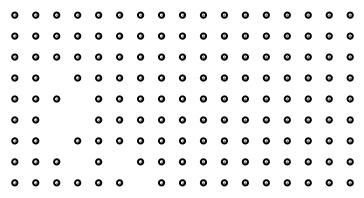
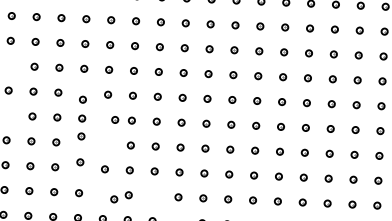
part: (56, 82) -> (82, 99), added
part: (84, 98) -> (115, 119), added
part: (56, 113) -> (81, 135), added
part: (56, 135) -> (80, 161), added
part: (86, 165) -> (114, 198), added

